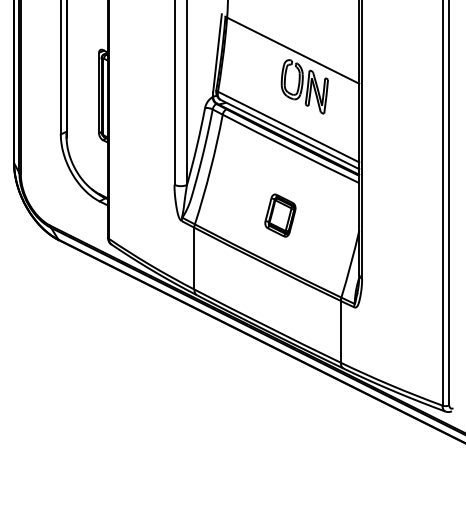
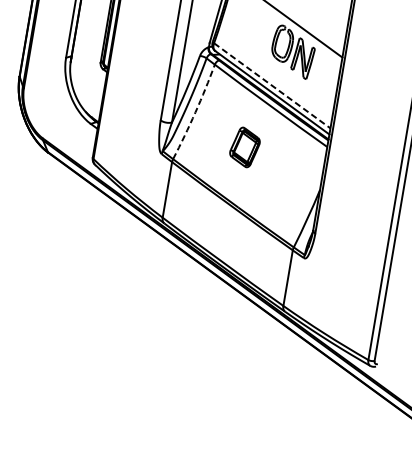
line: (288, 127) -> (272, 86), solid -> dashed
arc: (210, 169) -> (195, 112), solid -> dashed
part: (280, 215) -> (245, 147), moved

